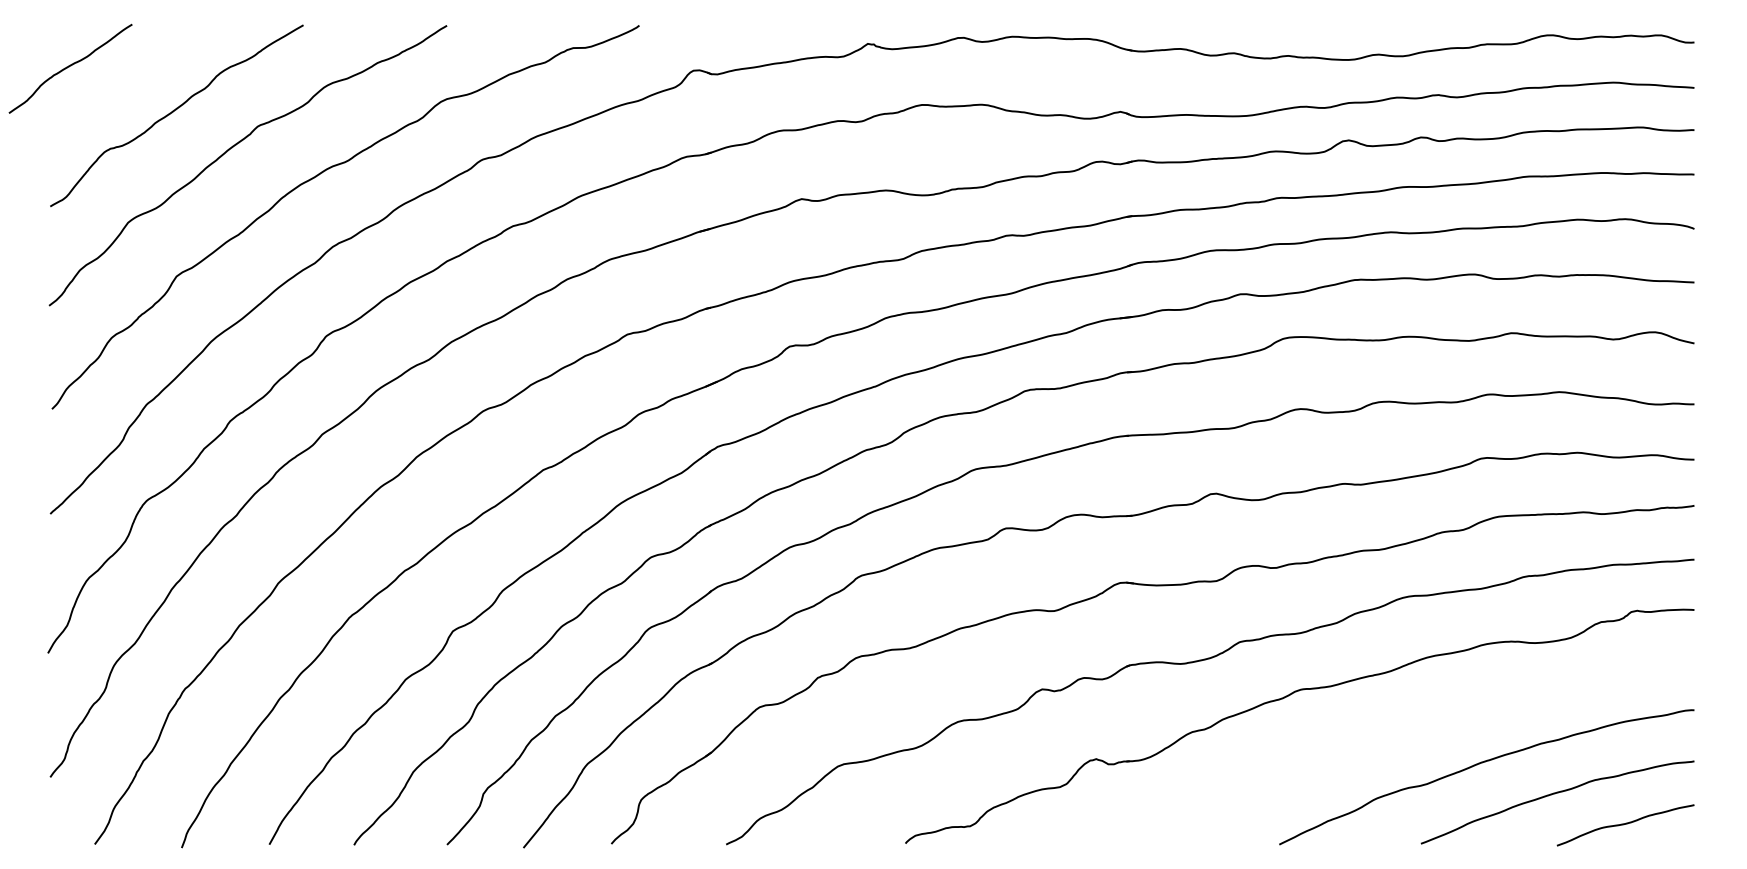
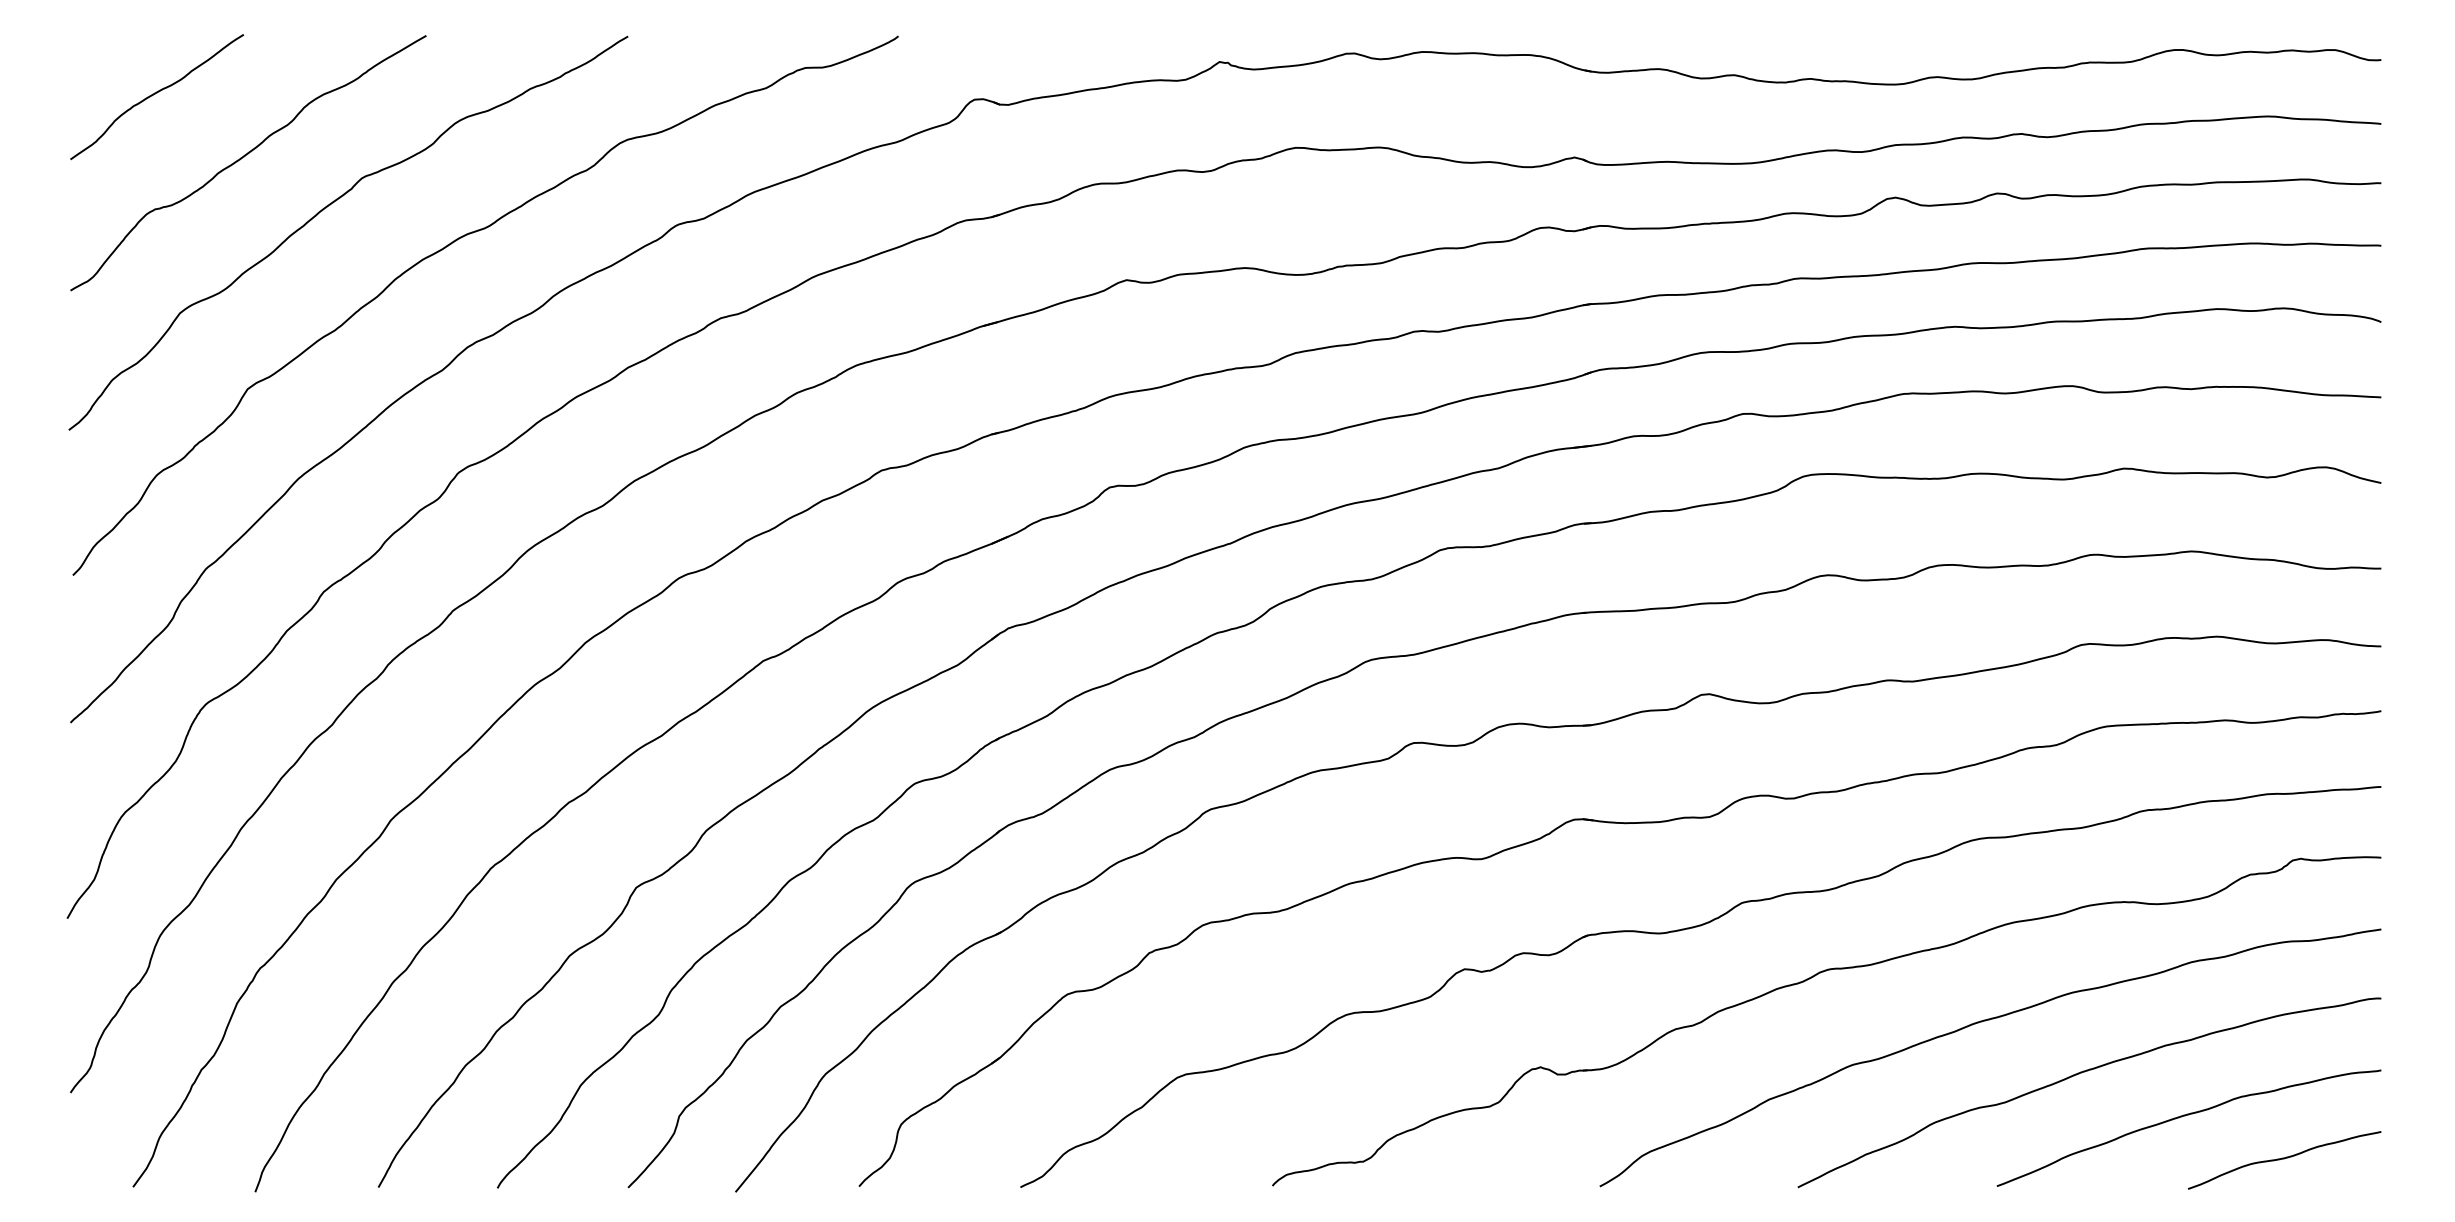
curve: (69, 67) -> (155, 94), moved
curve: (1410, 727) -> (1982, 1022), added

